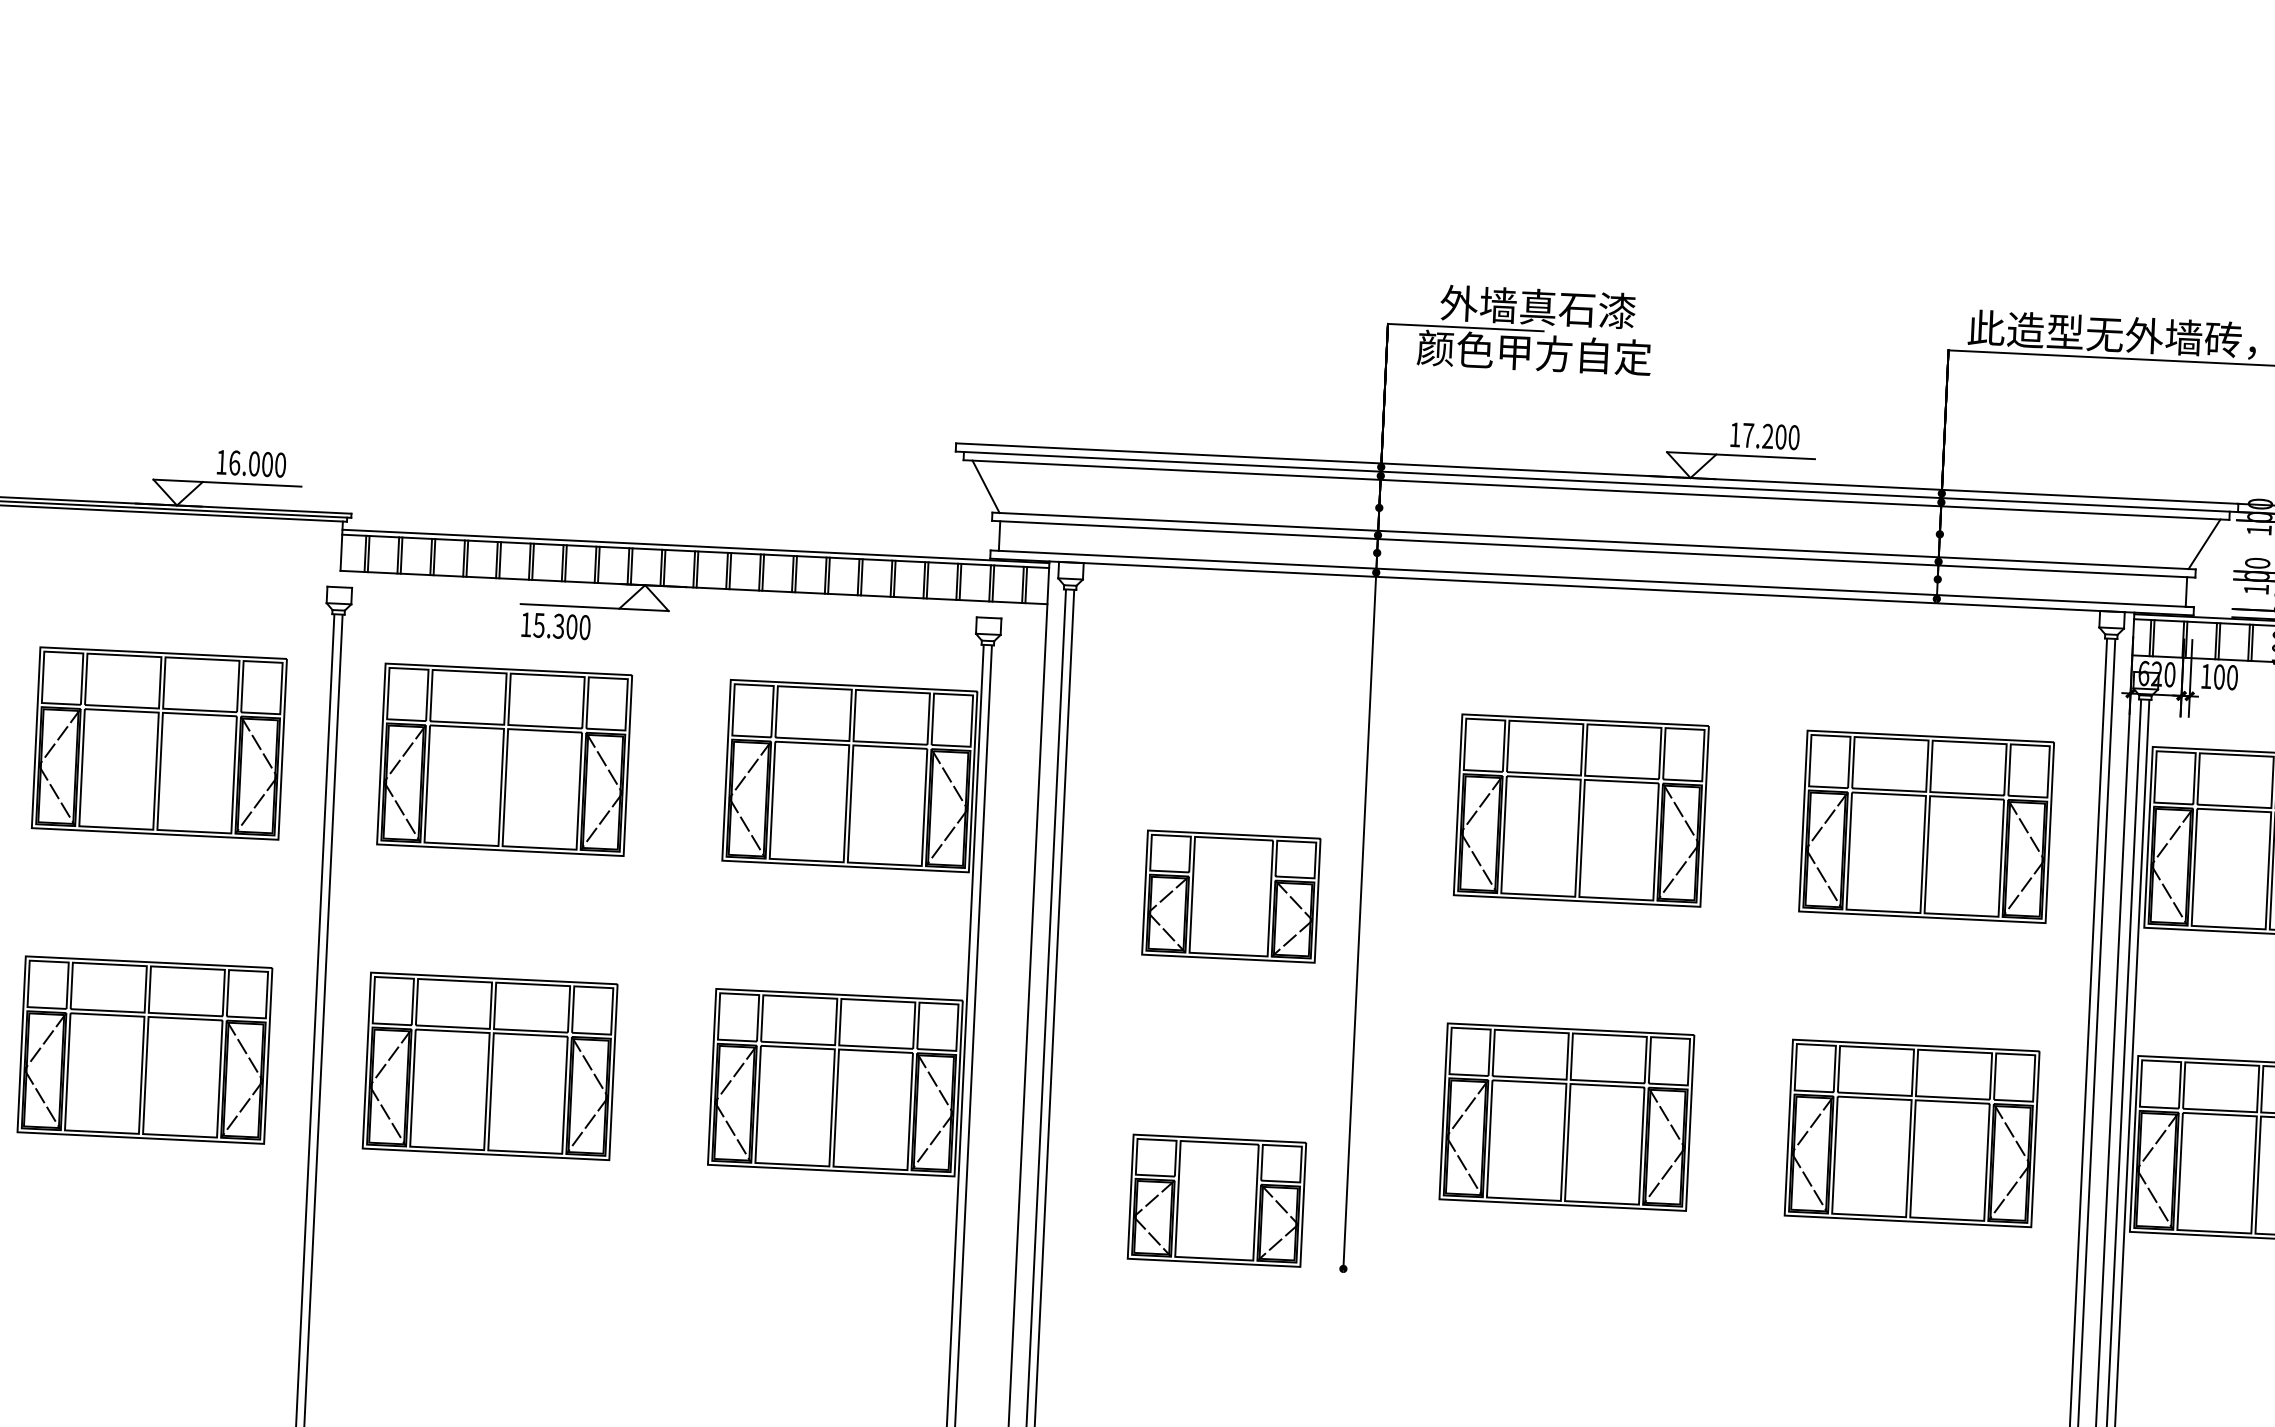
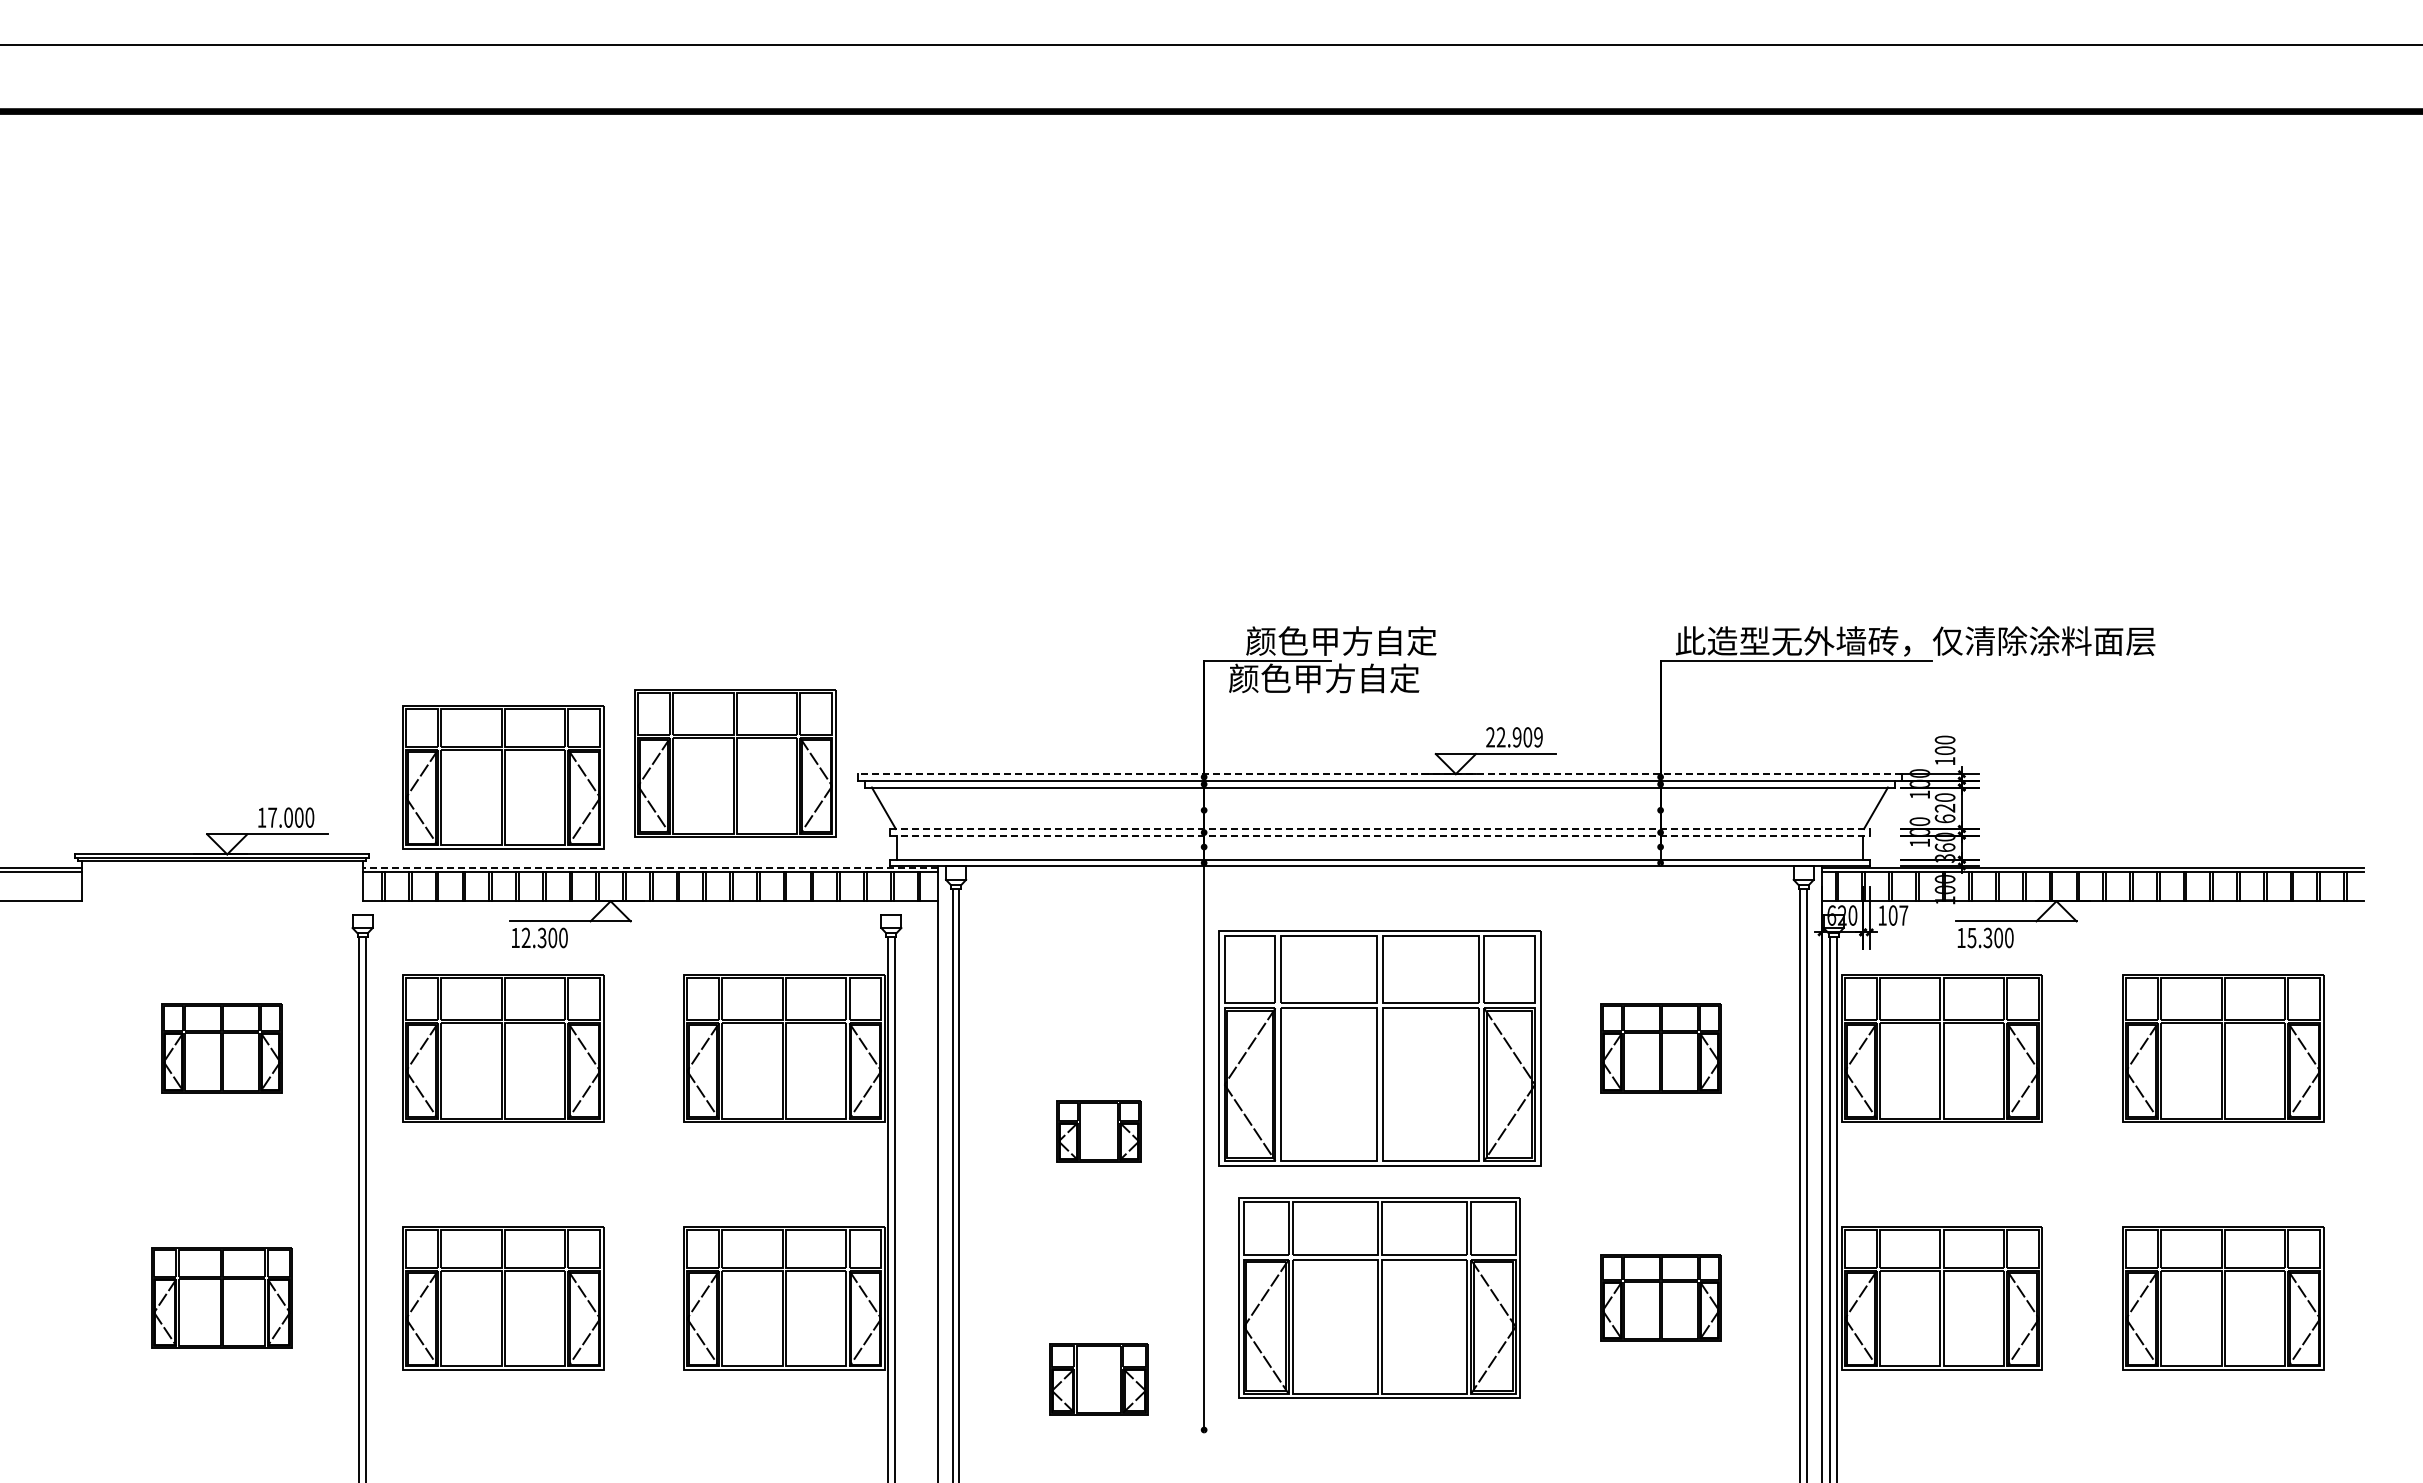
text: (1557, 307) -> (1341, 640), 外墙真石漆 -> 颜色甲方自定
part: (806, 423) -> (735, 763), added
part: (520, 427) -> (503, 777), added
text: (1764, 436) -> (1514, 737), 17.200 -> 22.909
text: (234, 462) -> (272, 817), 16.000 -> 17.000
line: (1596, 474) -> (1379, 774), solid -> dashed
line: (1593, 541) -> (1379, 829), solid -> dashed
line: (696, 546) -> (650, 867), solid -> dashed
line: (1593, 548) -> (1379, 835), solid -> dashed
text: (538, 624) -> (525, 937), 15.300 -> 12.300
text: (2232, 677) -> (1903, 915), 100 -> 107
part: (158, 743) -> (221, 1048), size x0.6
part: (1580, 810) -> (1379, 1048), size x1.6
part: (1925, 826) -> (1660, 1048), size x0.6
part: (1230, 896) -> (1098, 1131), size x0.6
part: (144, 1050) -> (221, 1298), size x0.7
part: (1566, 1117) -> (1379, 1298), size x1.4
part: (1911, 1133) -> (1660, 1298), size x0.6
part: (1216, 1200) -> (1098, 1379), size x0.7

